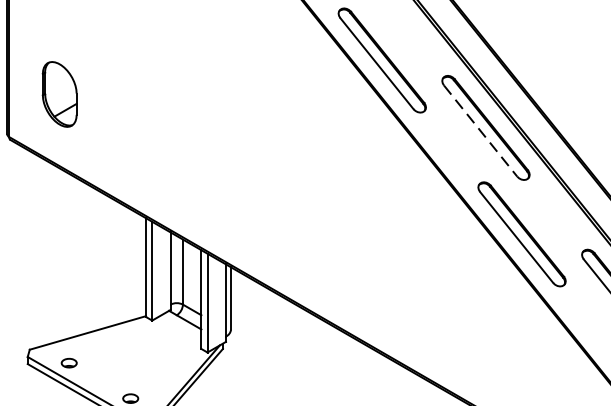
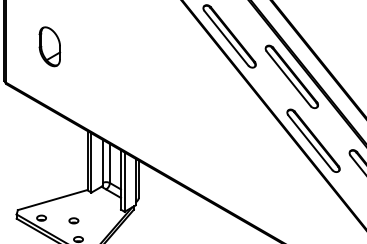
part: (59, 93) -> (49, 46), moved
line: (480, 132) -> (288, 79), dashed -> solid
part: (122, 367) -> (73, 220), added

